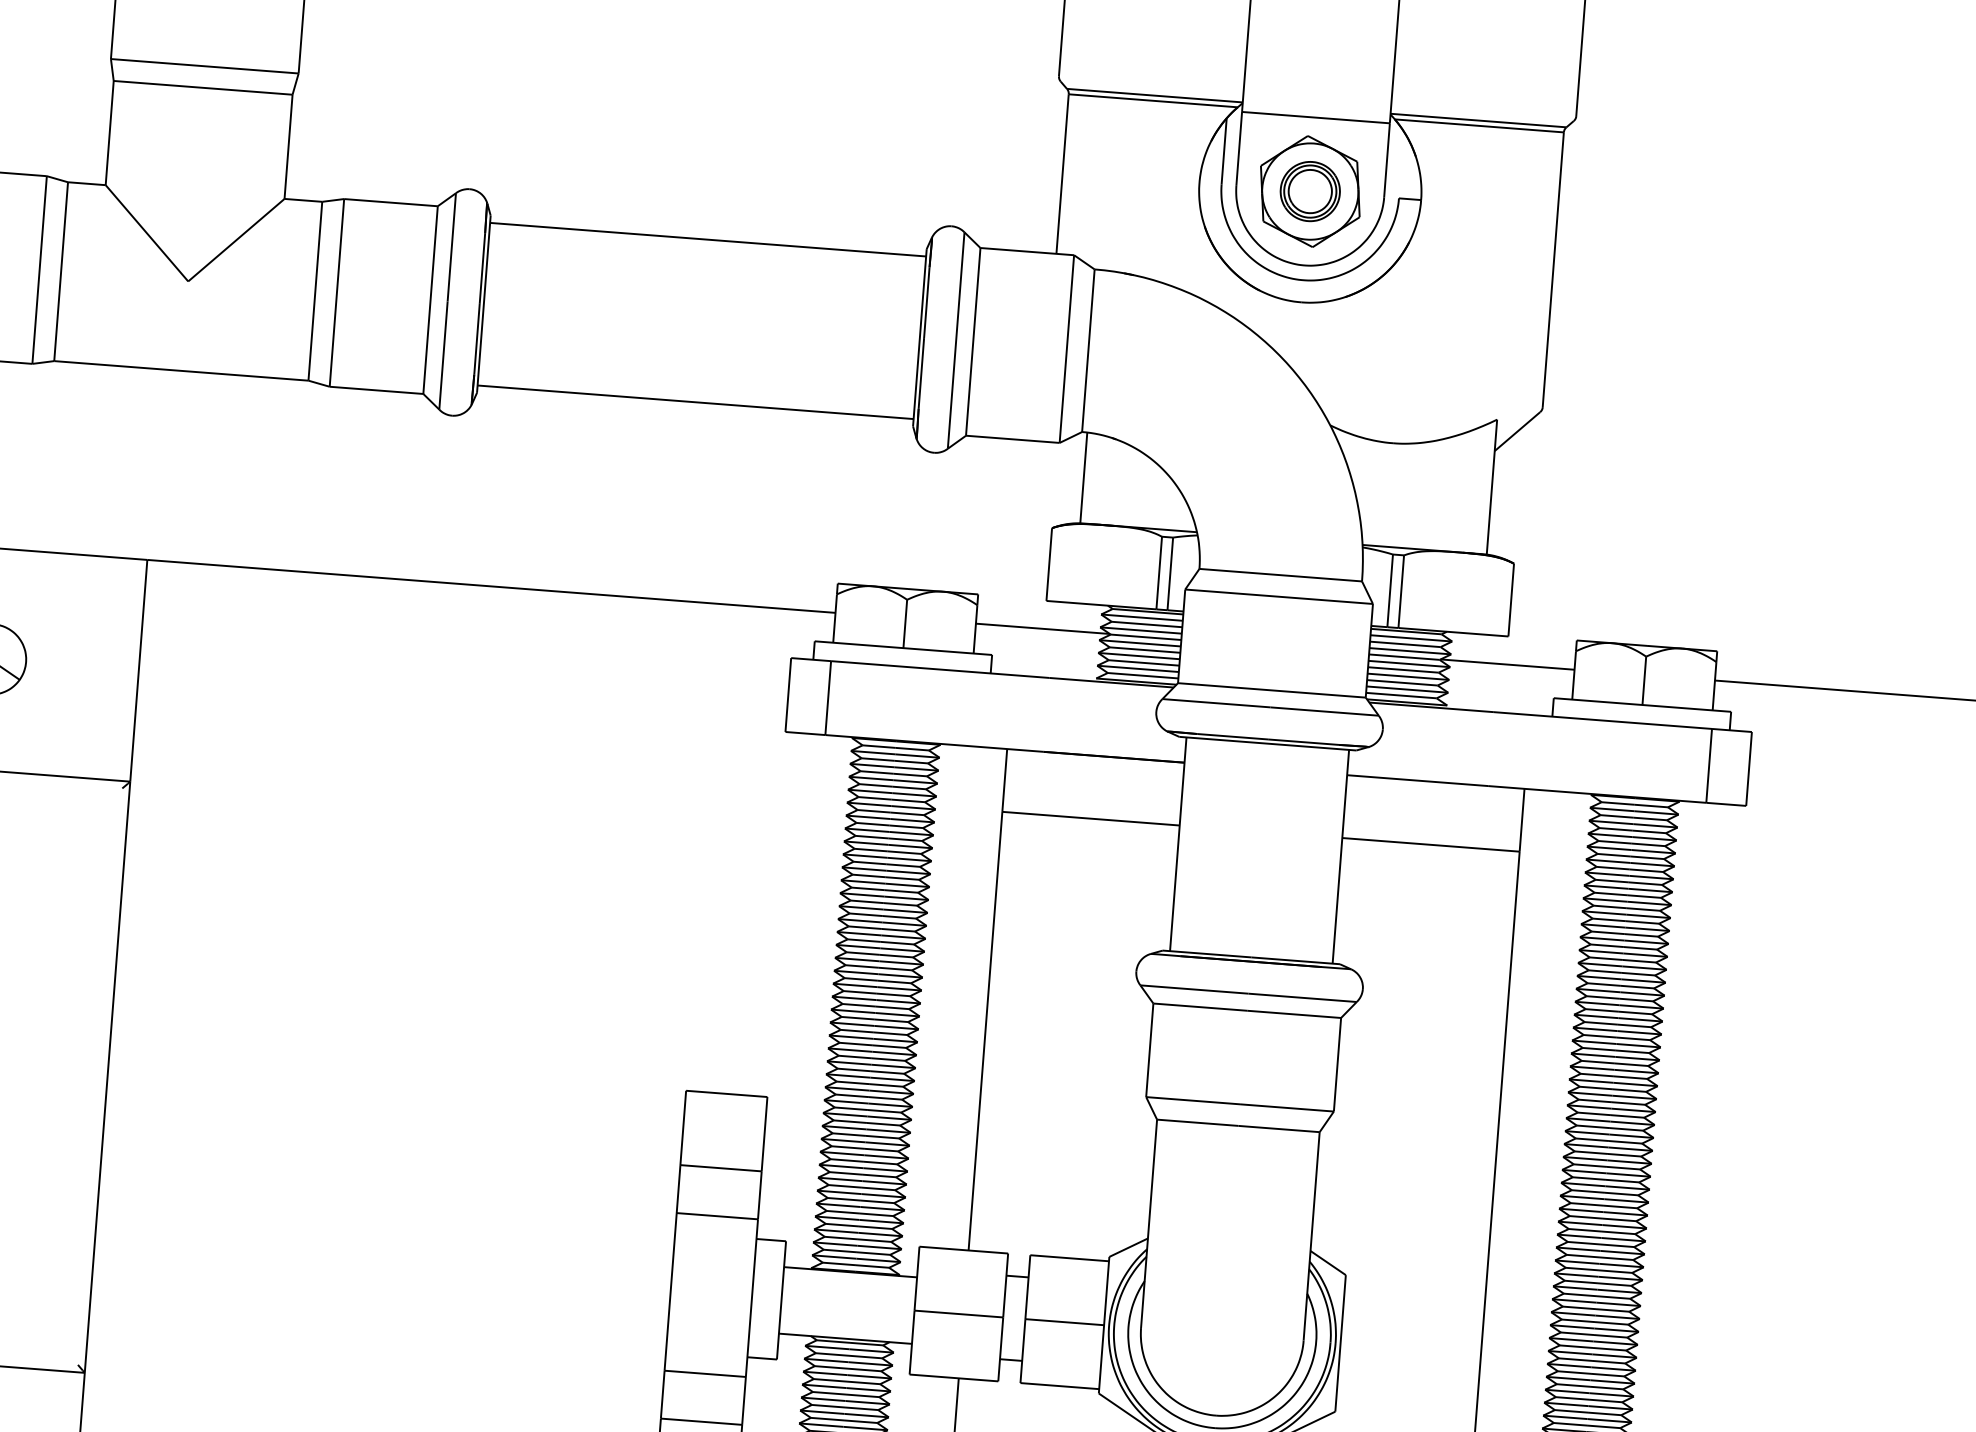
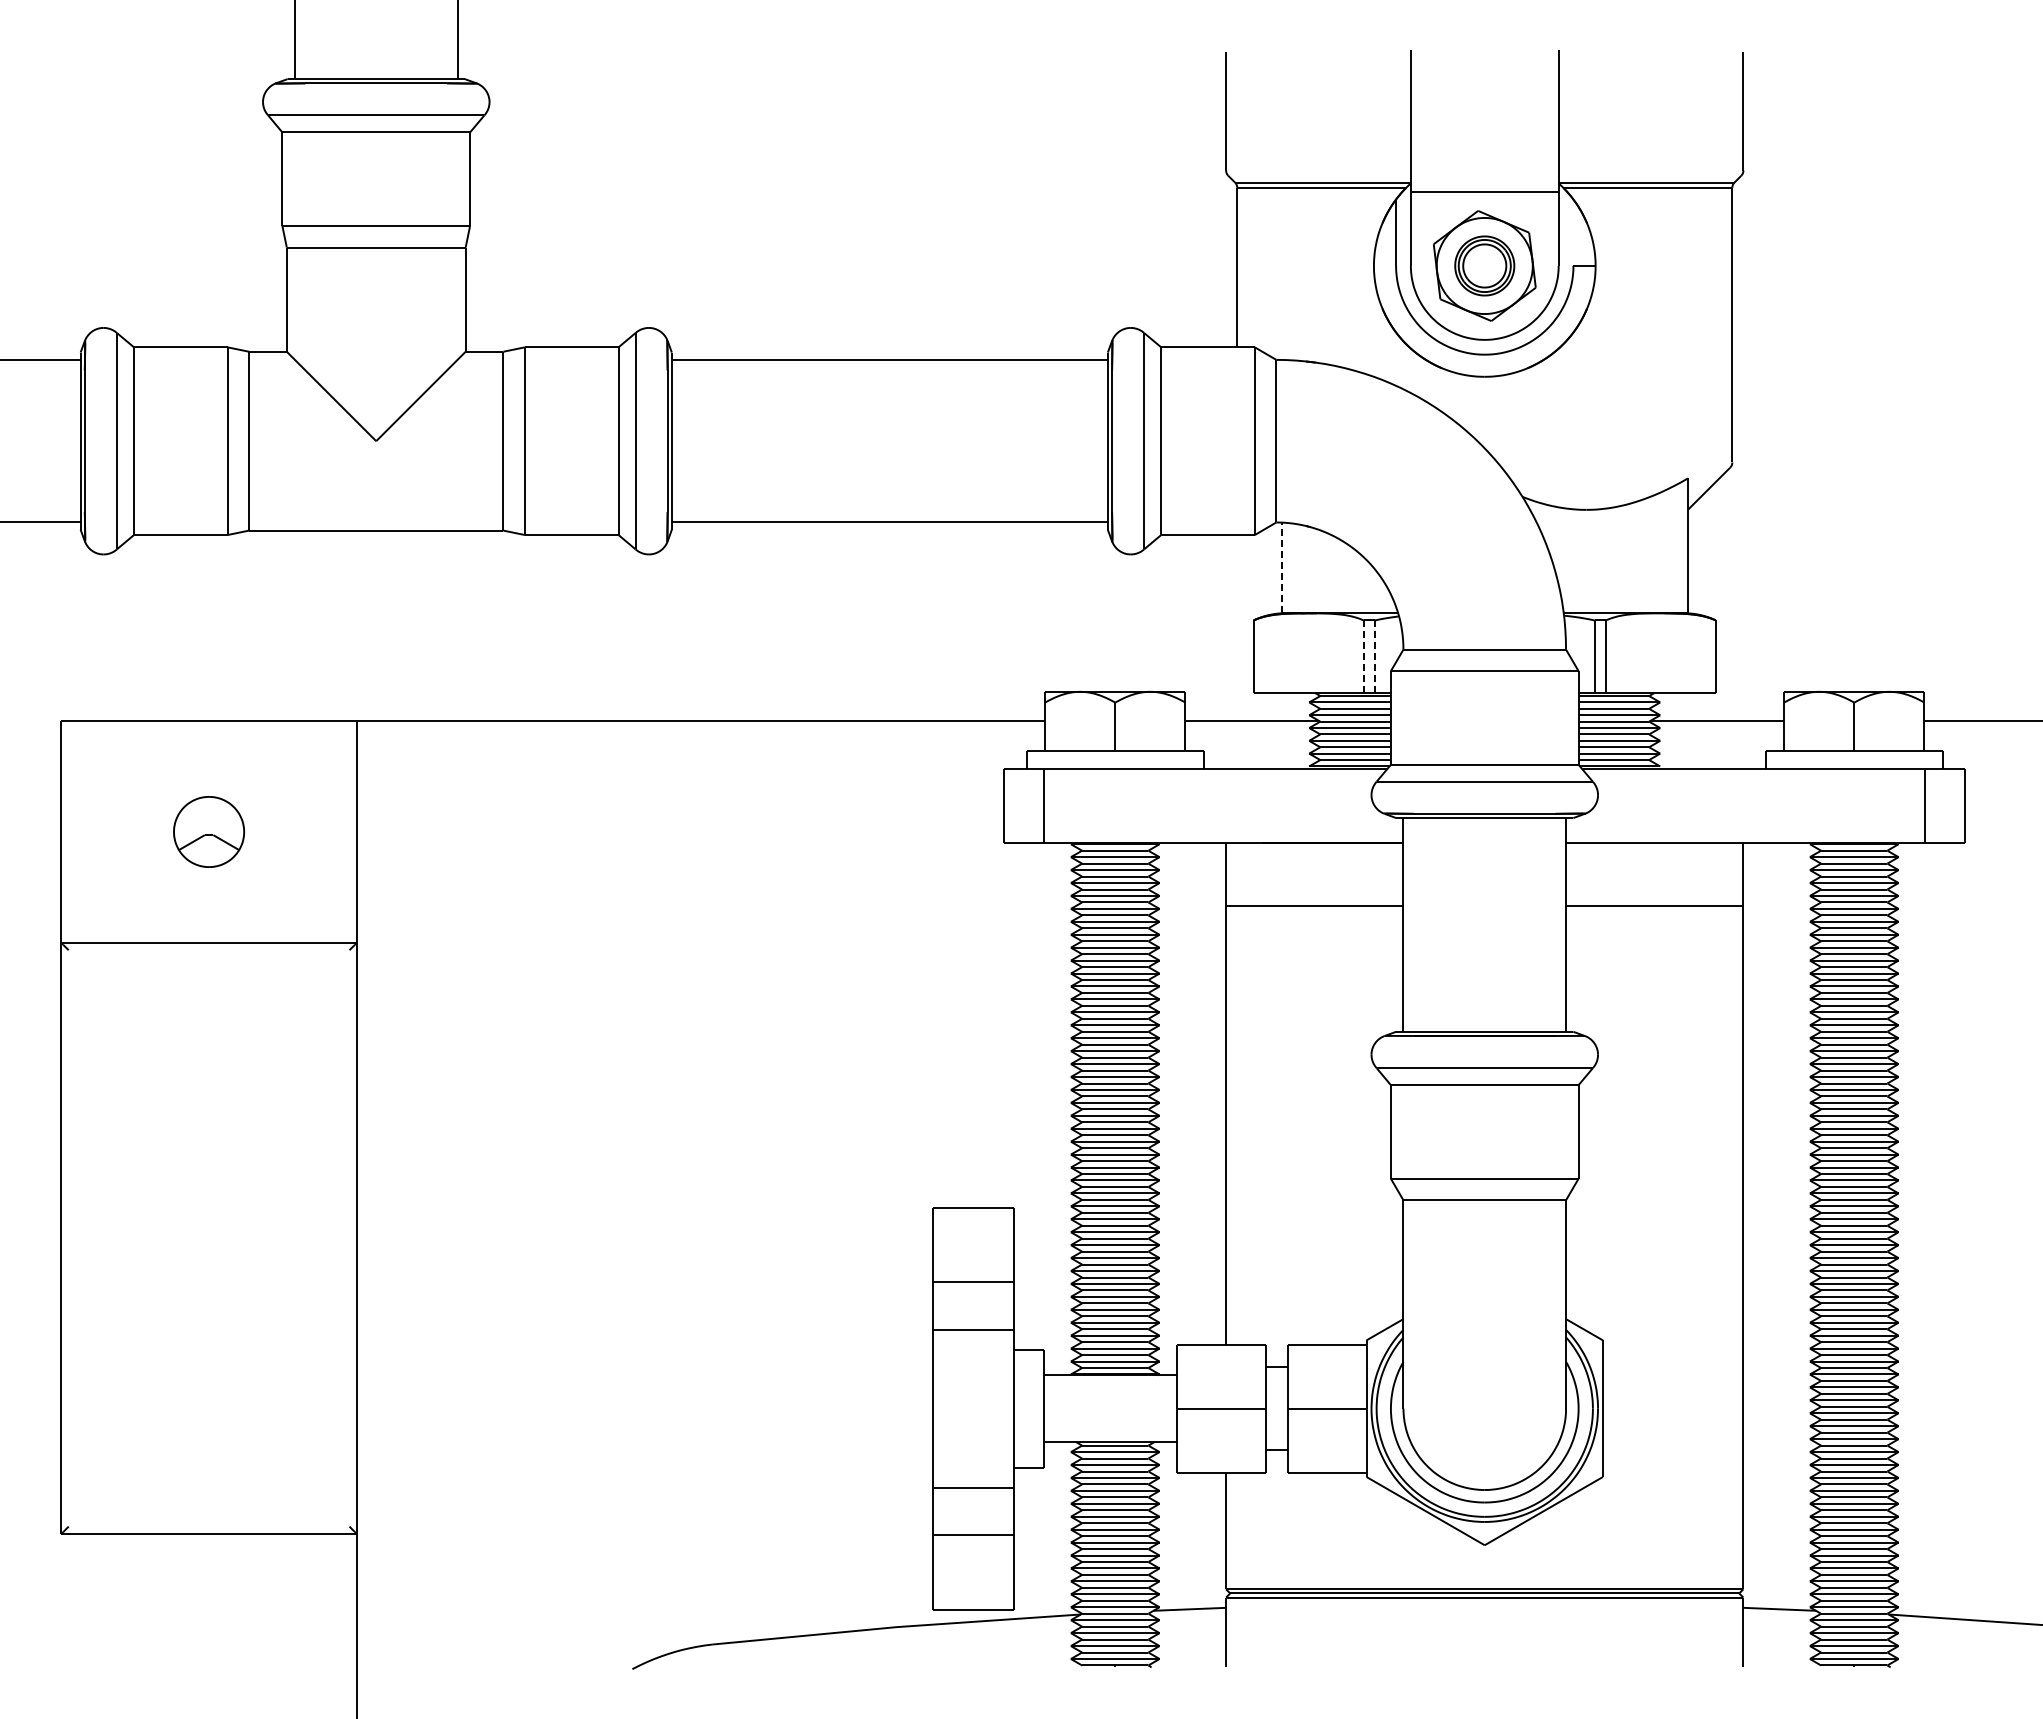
line: (1083, 477) -> (1281, 567), solid -> dashed
line: (1158, 572) -> (1363, 656), solid -> dashed
line: (1169, 574) -> (1374, 657), solid -> dashed

